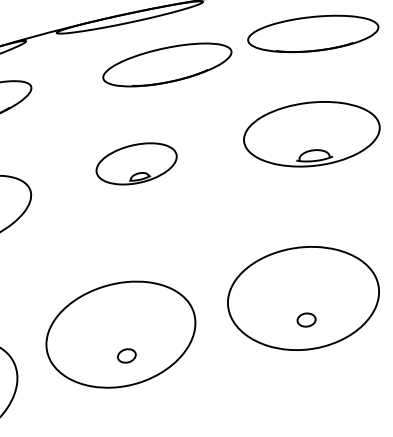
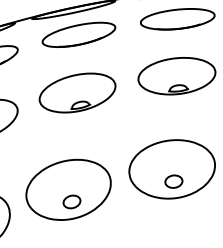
part: (166, 64) -> (78, 34), moved
part: (136, 162) -> (77, 92), size x1.67
part: (305, 319) -> (173, 181), size x1.67
part: (125, 355) -> (71, 201), size x1.67

